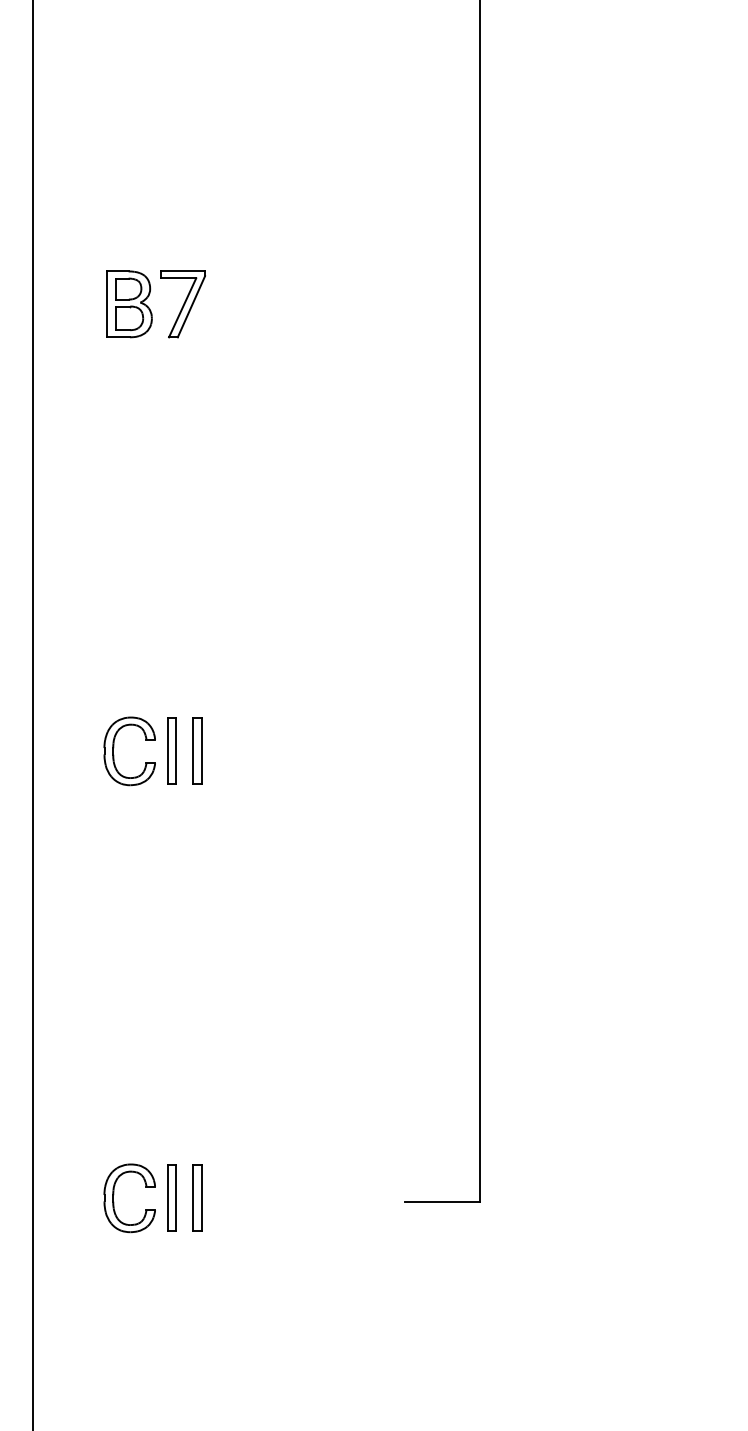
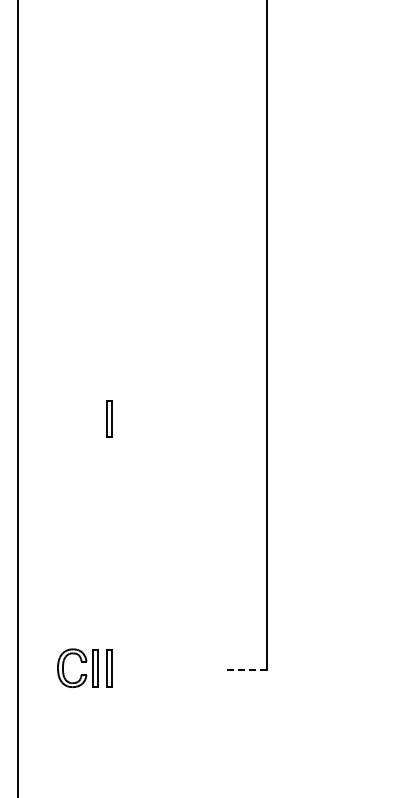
part: (157, 303) -> (87, 169), removed
part: (144, 739) -> (80, 412), removed
line: (442, 1202) -> (246, 670), solid -> dashed

